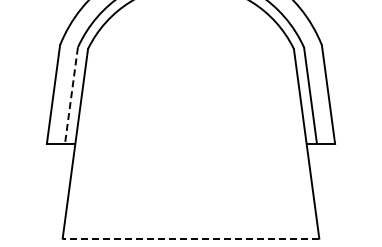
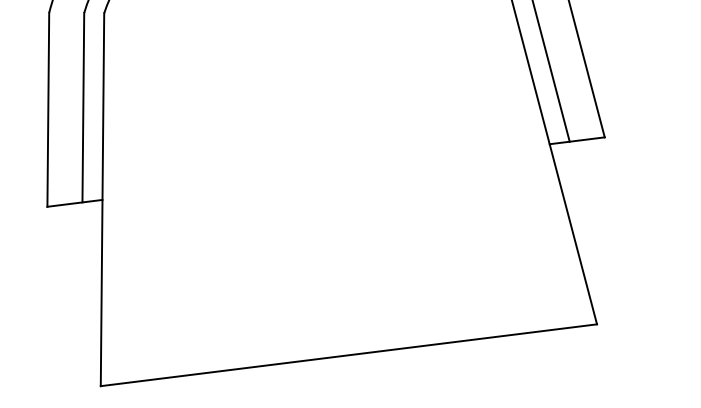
line: (71, 95) -> (83, 107), dashed -> solid
line: (190, 238) -> (347, 355), dashed -> solid

